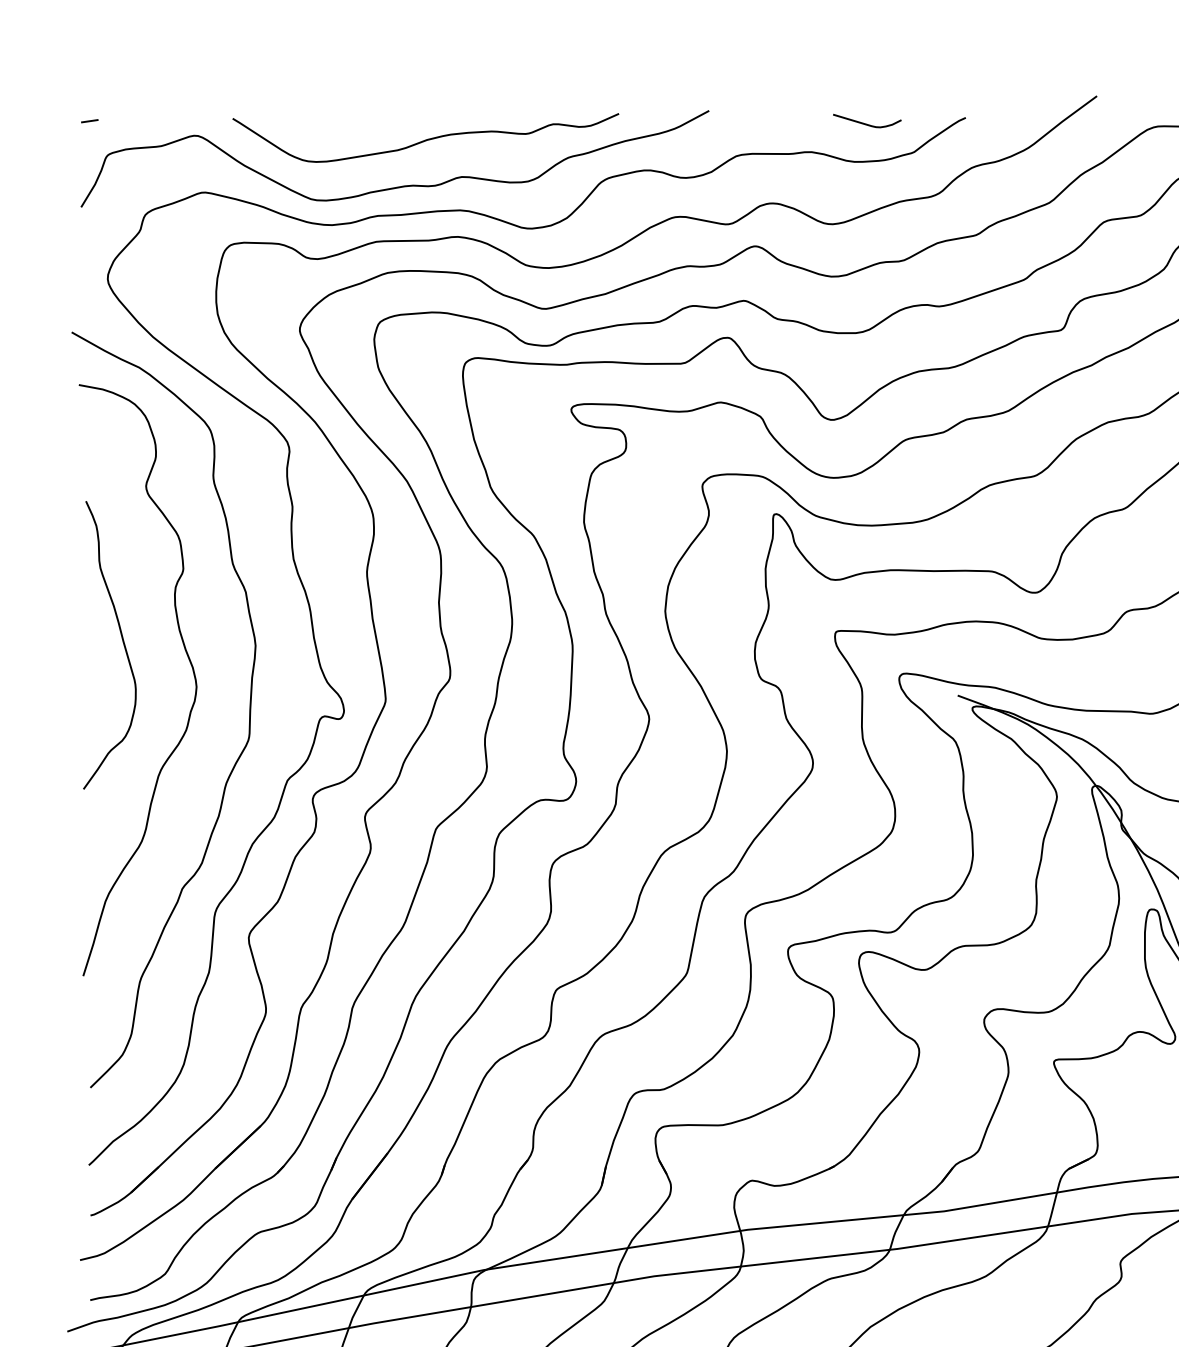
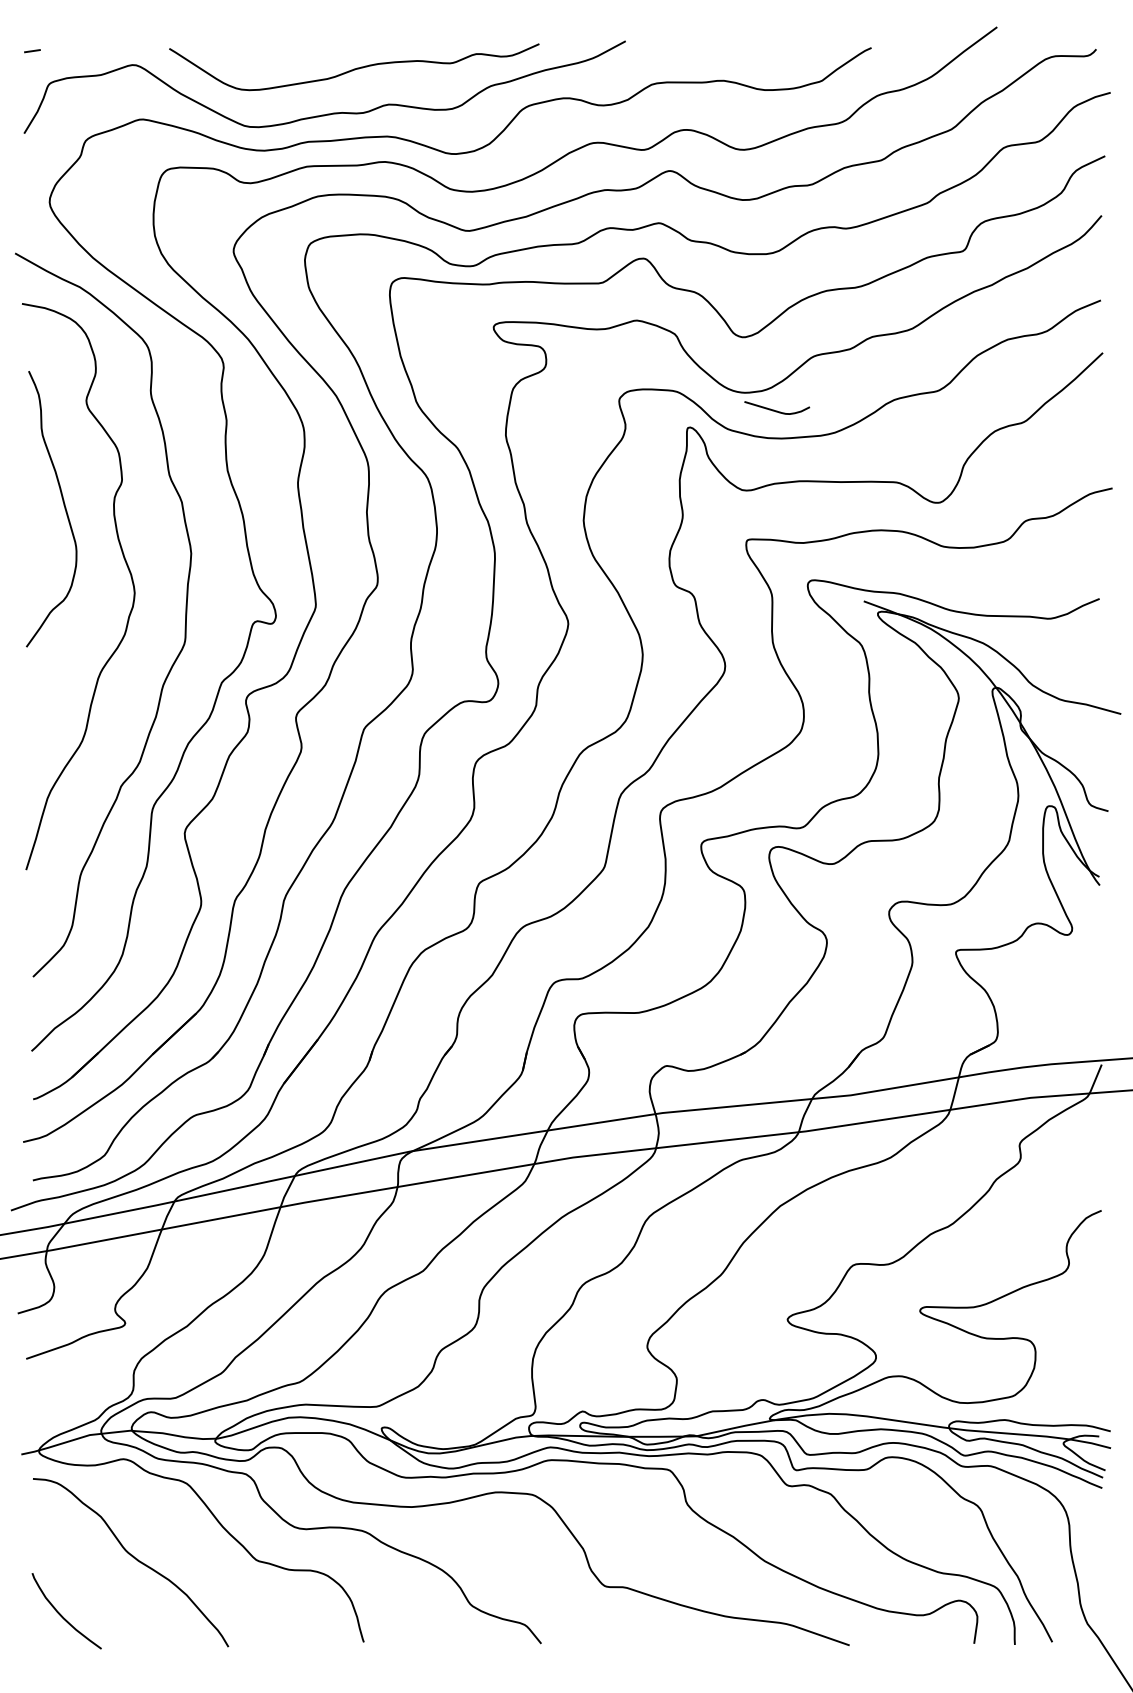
curve: (867, 123) -> (777, 410), moved
curve: (122, 641) -> (63, 505), moved

